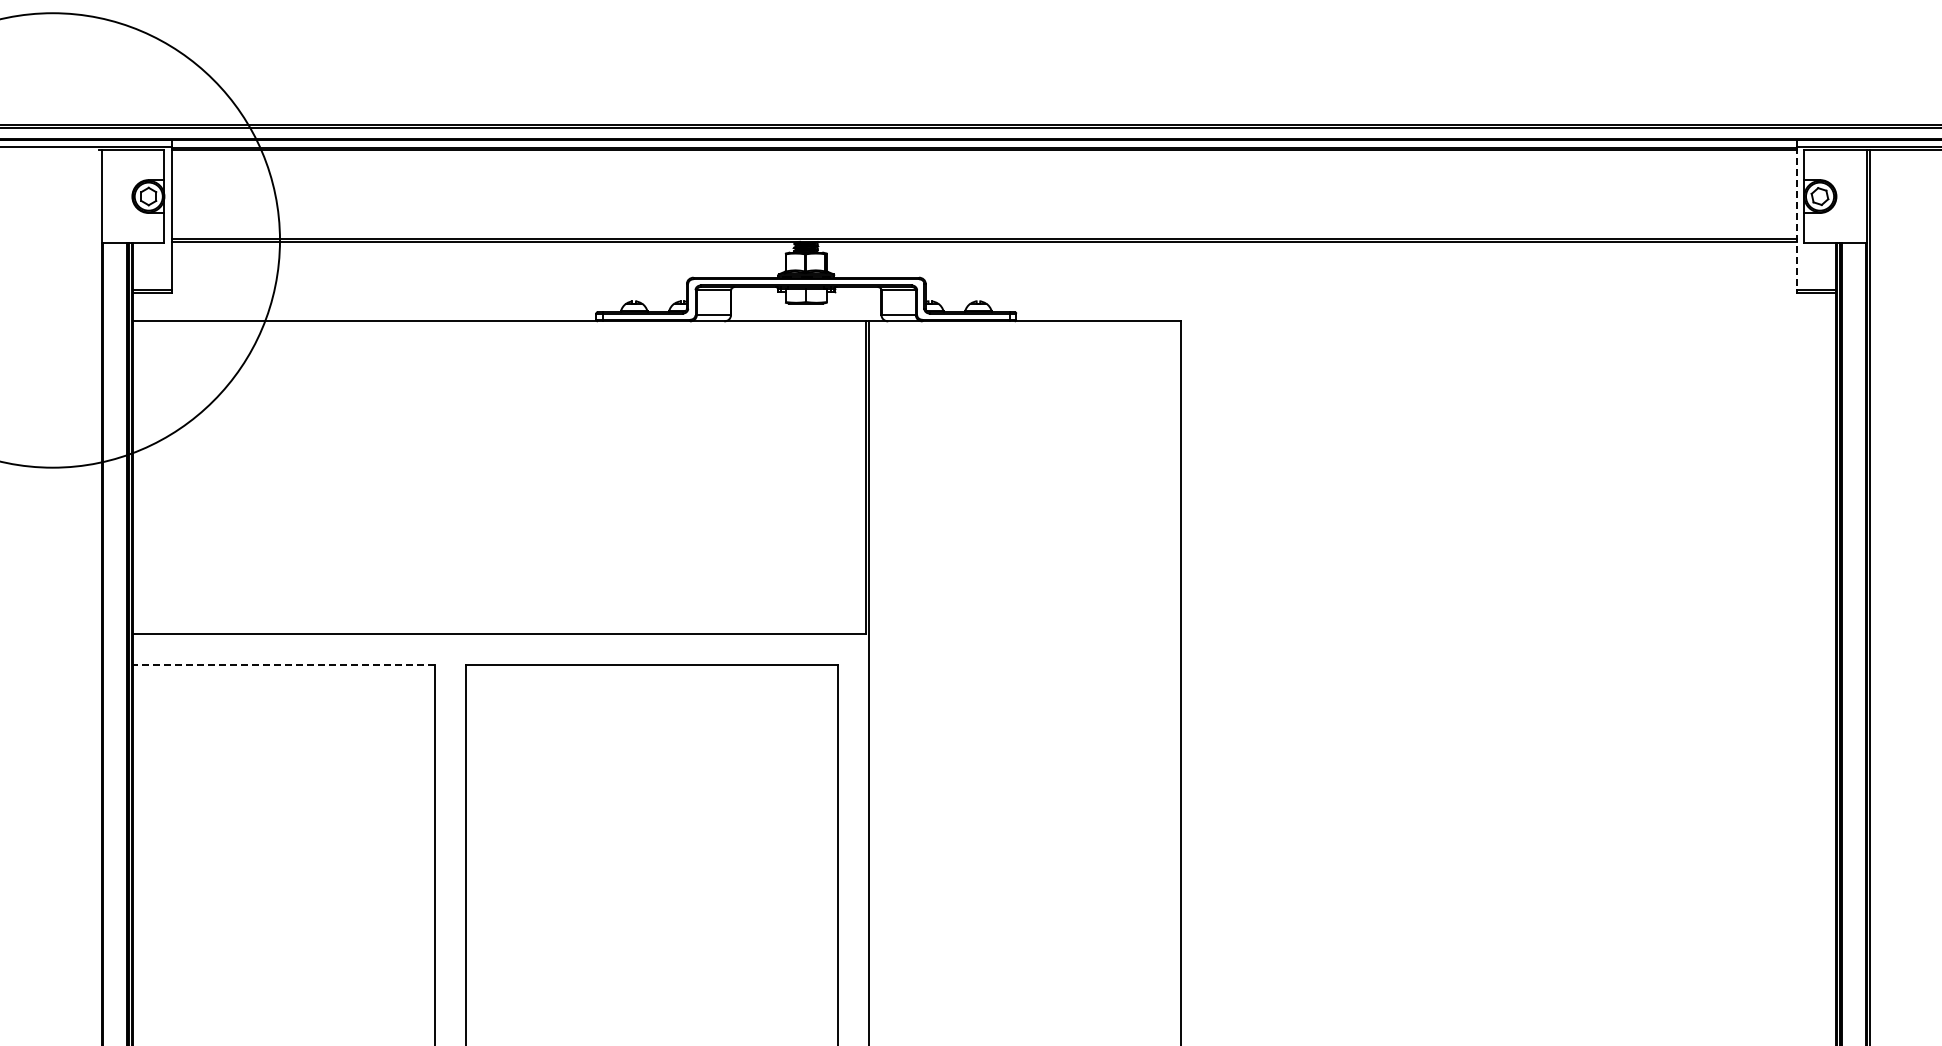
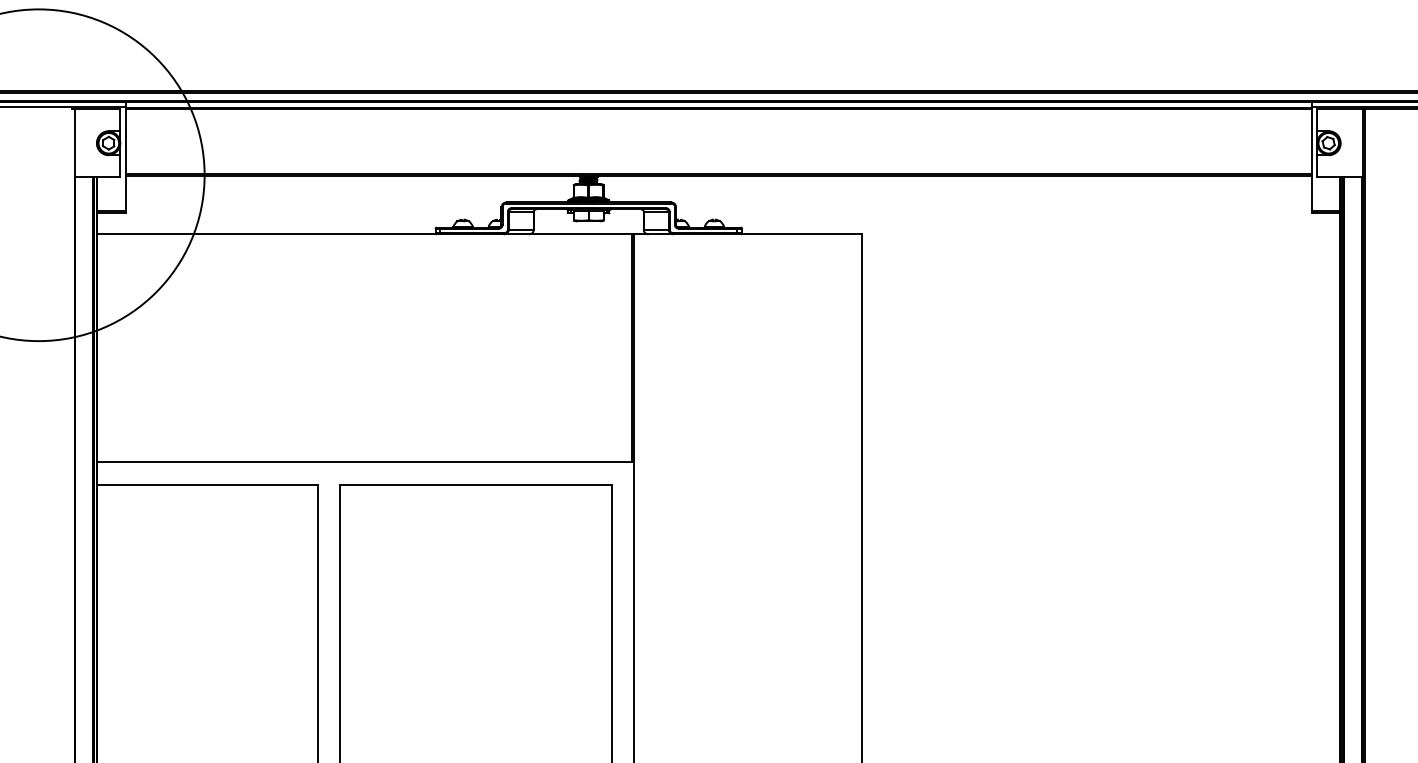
line: (1796, 219) -> (1311, 159), dashed -> solid
line: (283, 665) -> (207, 485), dashed -> solid

